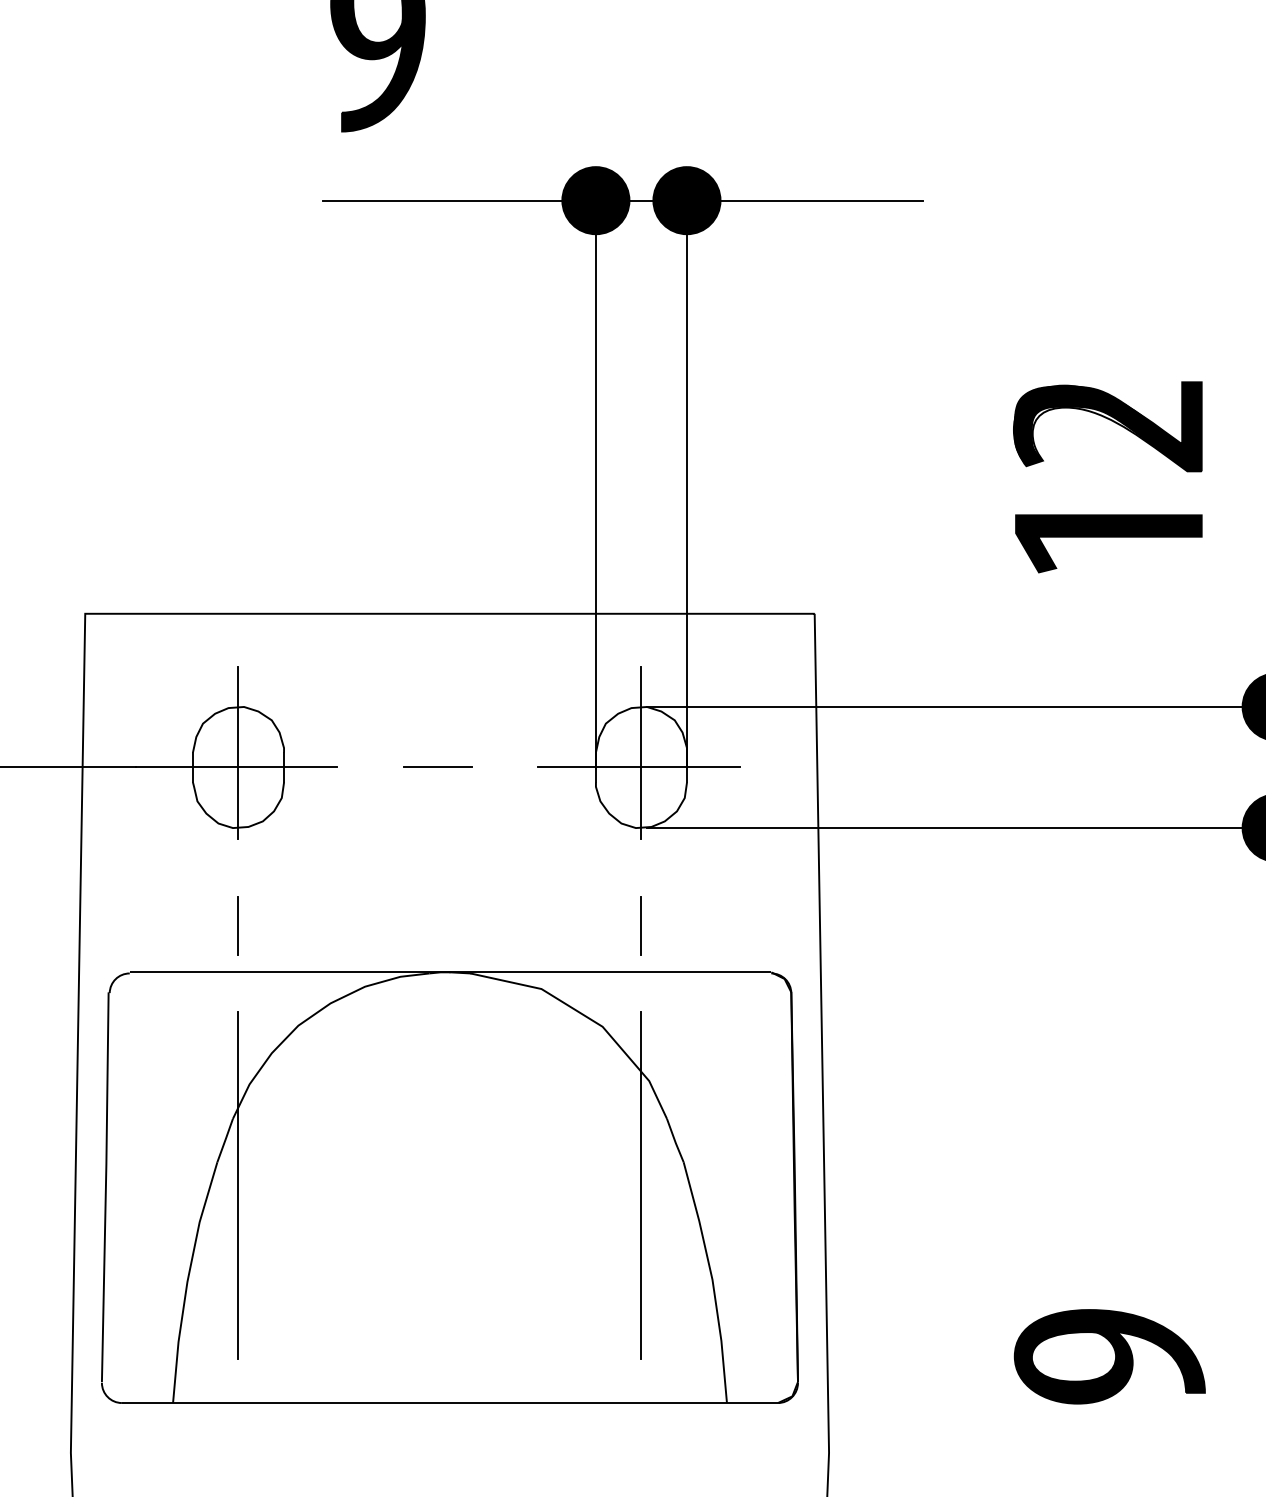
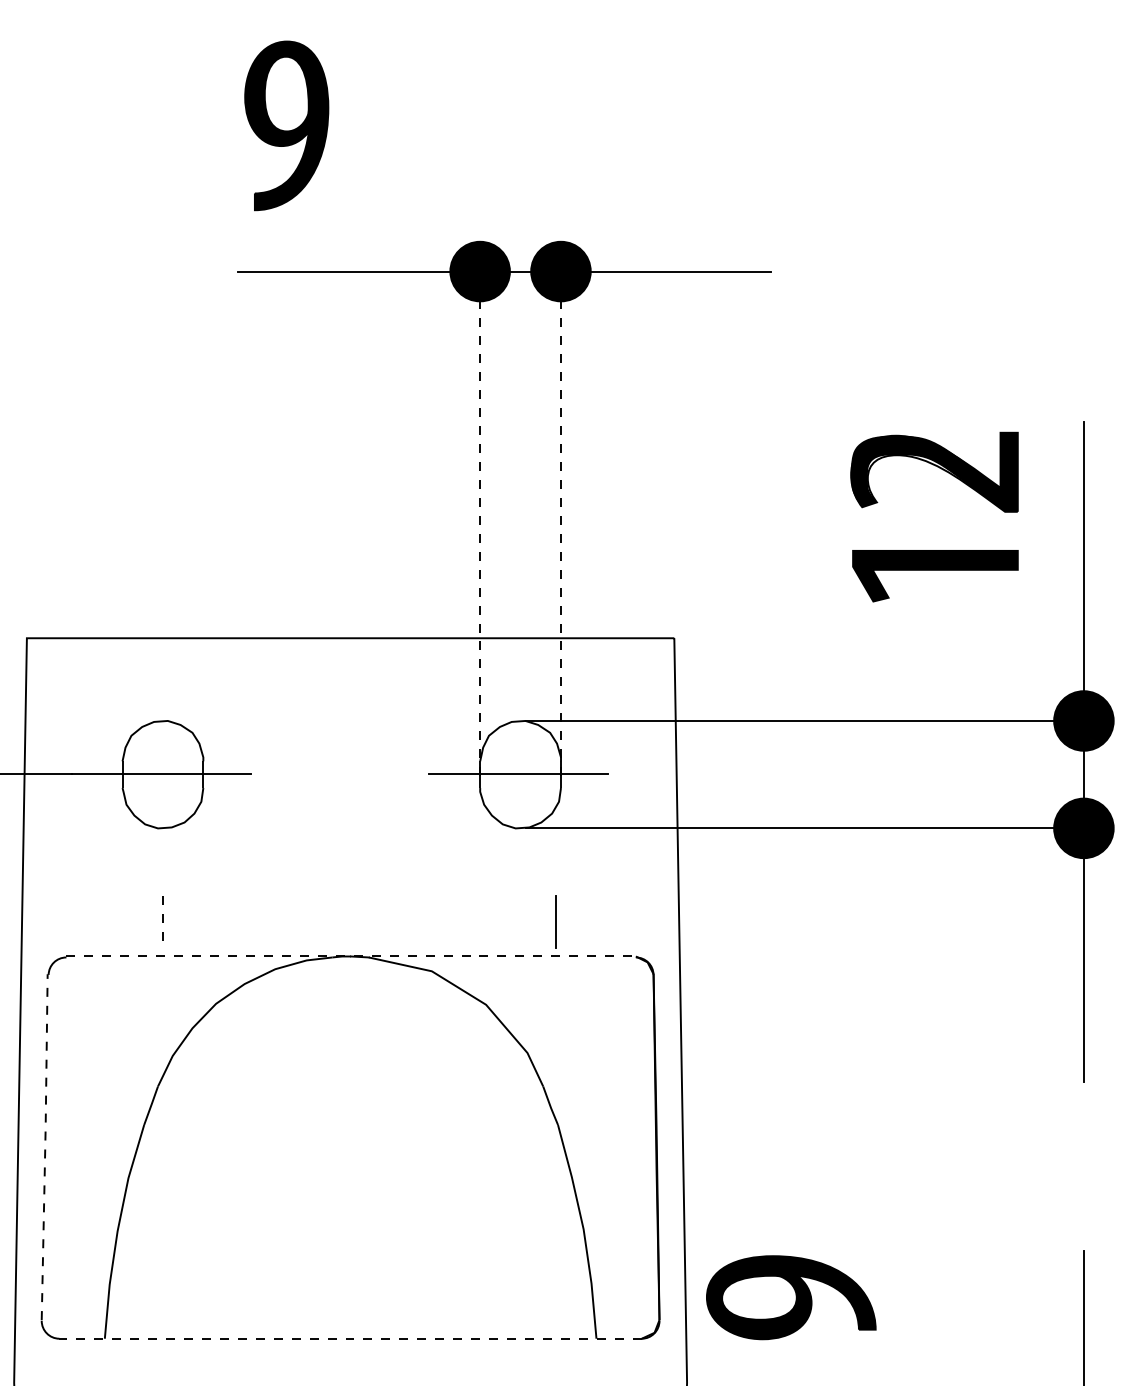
line: (596, 484) -> (480, 523), solid -> dashed
line: (687, 484) -> (561, 523), solid -> dashed
line: (238, 752) -> (162, 761), removed
line: (641, 752) -> (520, 761), removed
line: (437, 766) -> (339, 773), removed
line: (641, 925) -> (555, 921), moved
line: (238, 926) -> (162, 915), solid -> dashed
line: (450, 972) -> (351, 956), solid -> dashed
line: (238, 1185) -> (162, 1145), removed
line: (641, 1185) -> (520, 1145), removed
line: (106, 1186) -> (45, 1146), solid -> dashed
part: (1110, 1356) -> (791, 1297), moved
line: (448, 1402) -> (349, 1338), solid -> dashed

